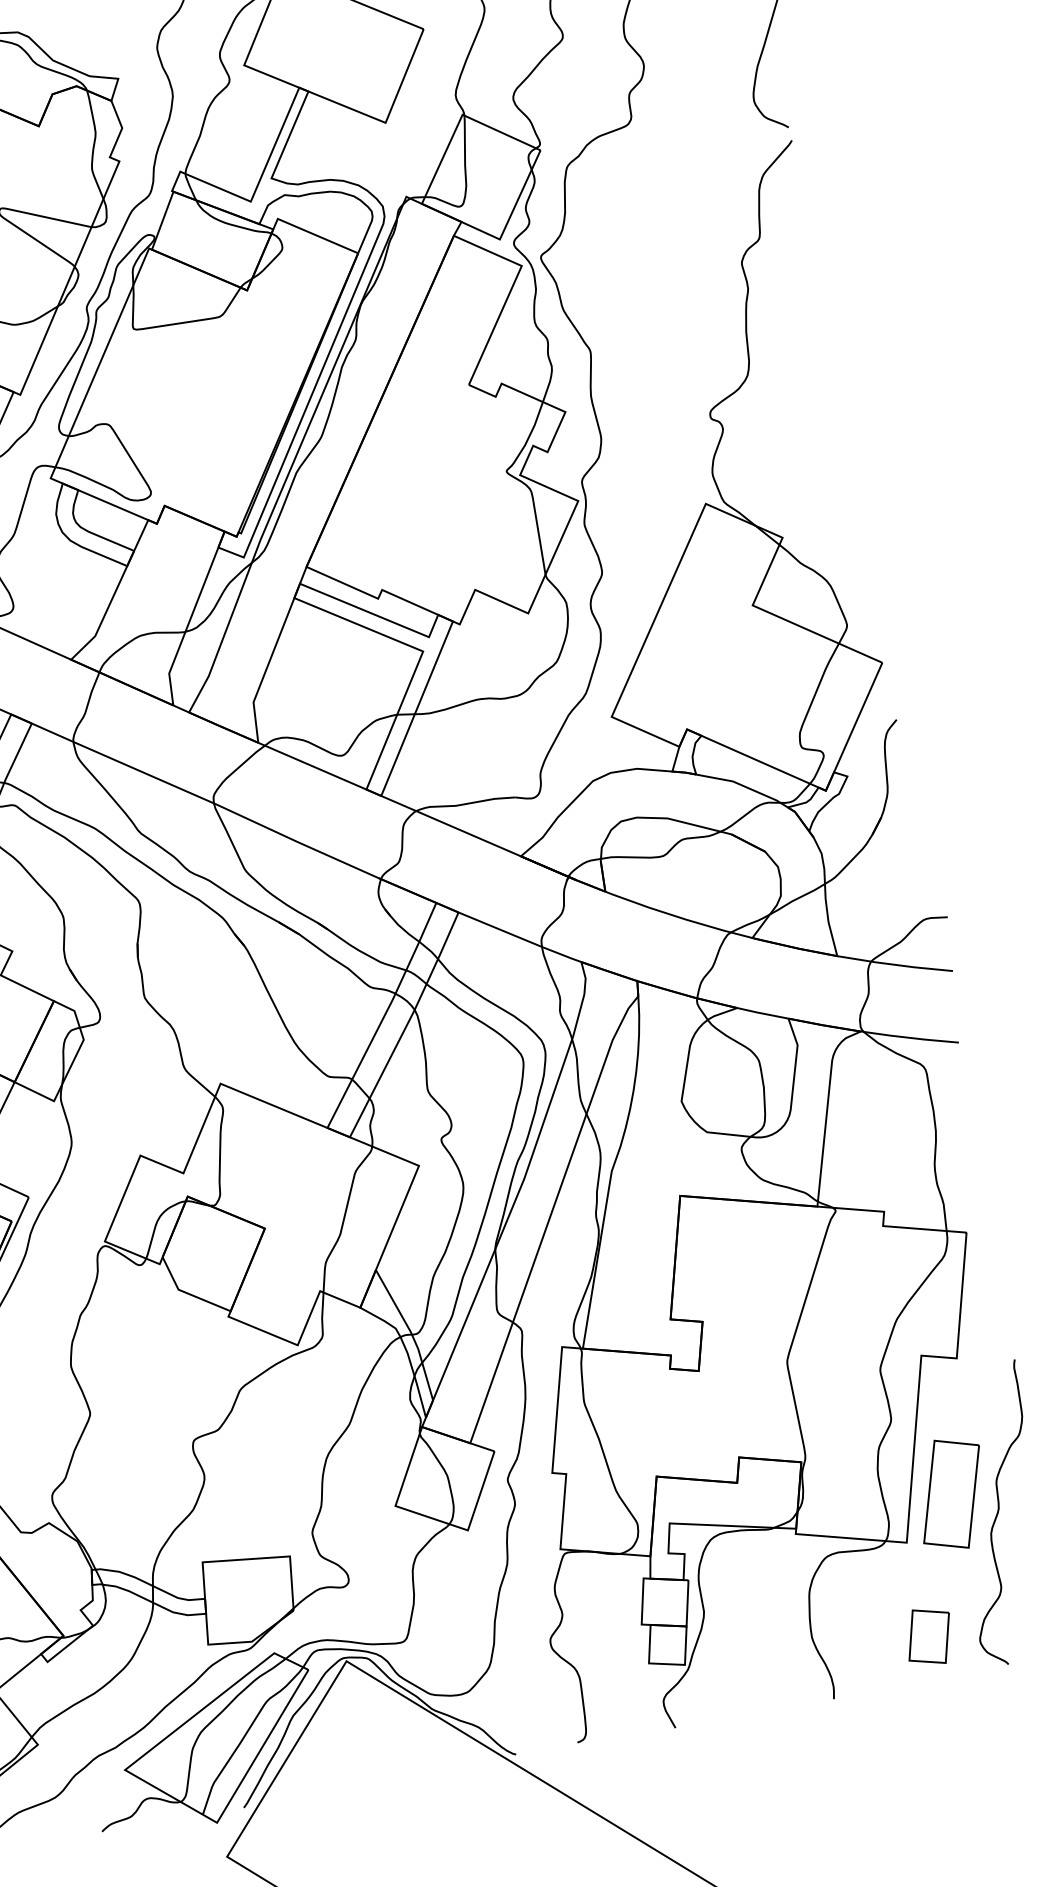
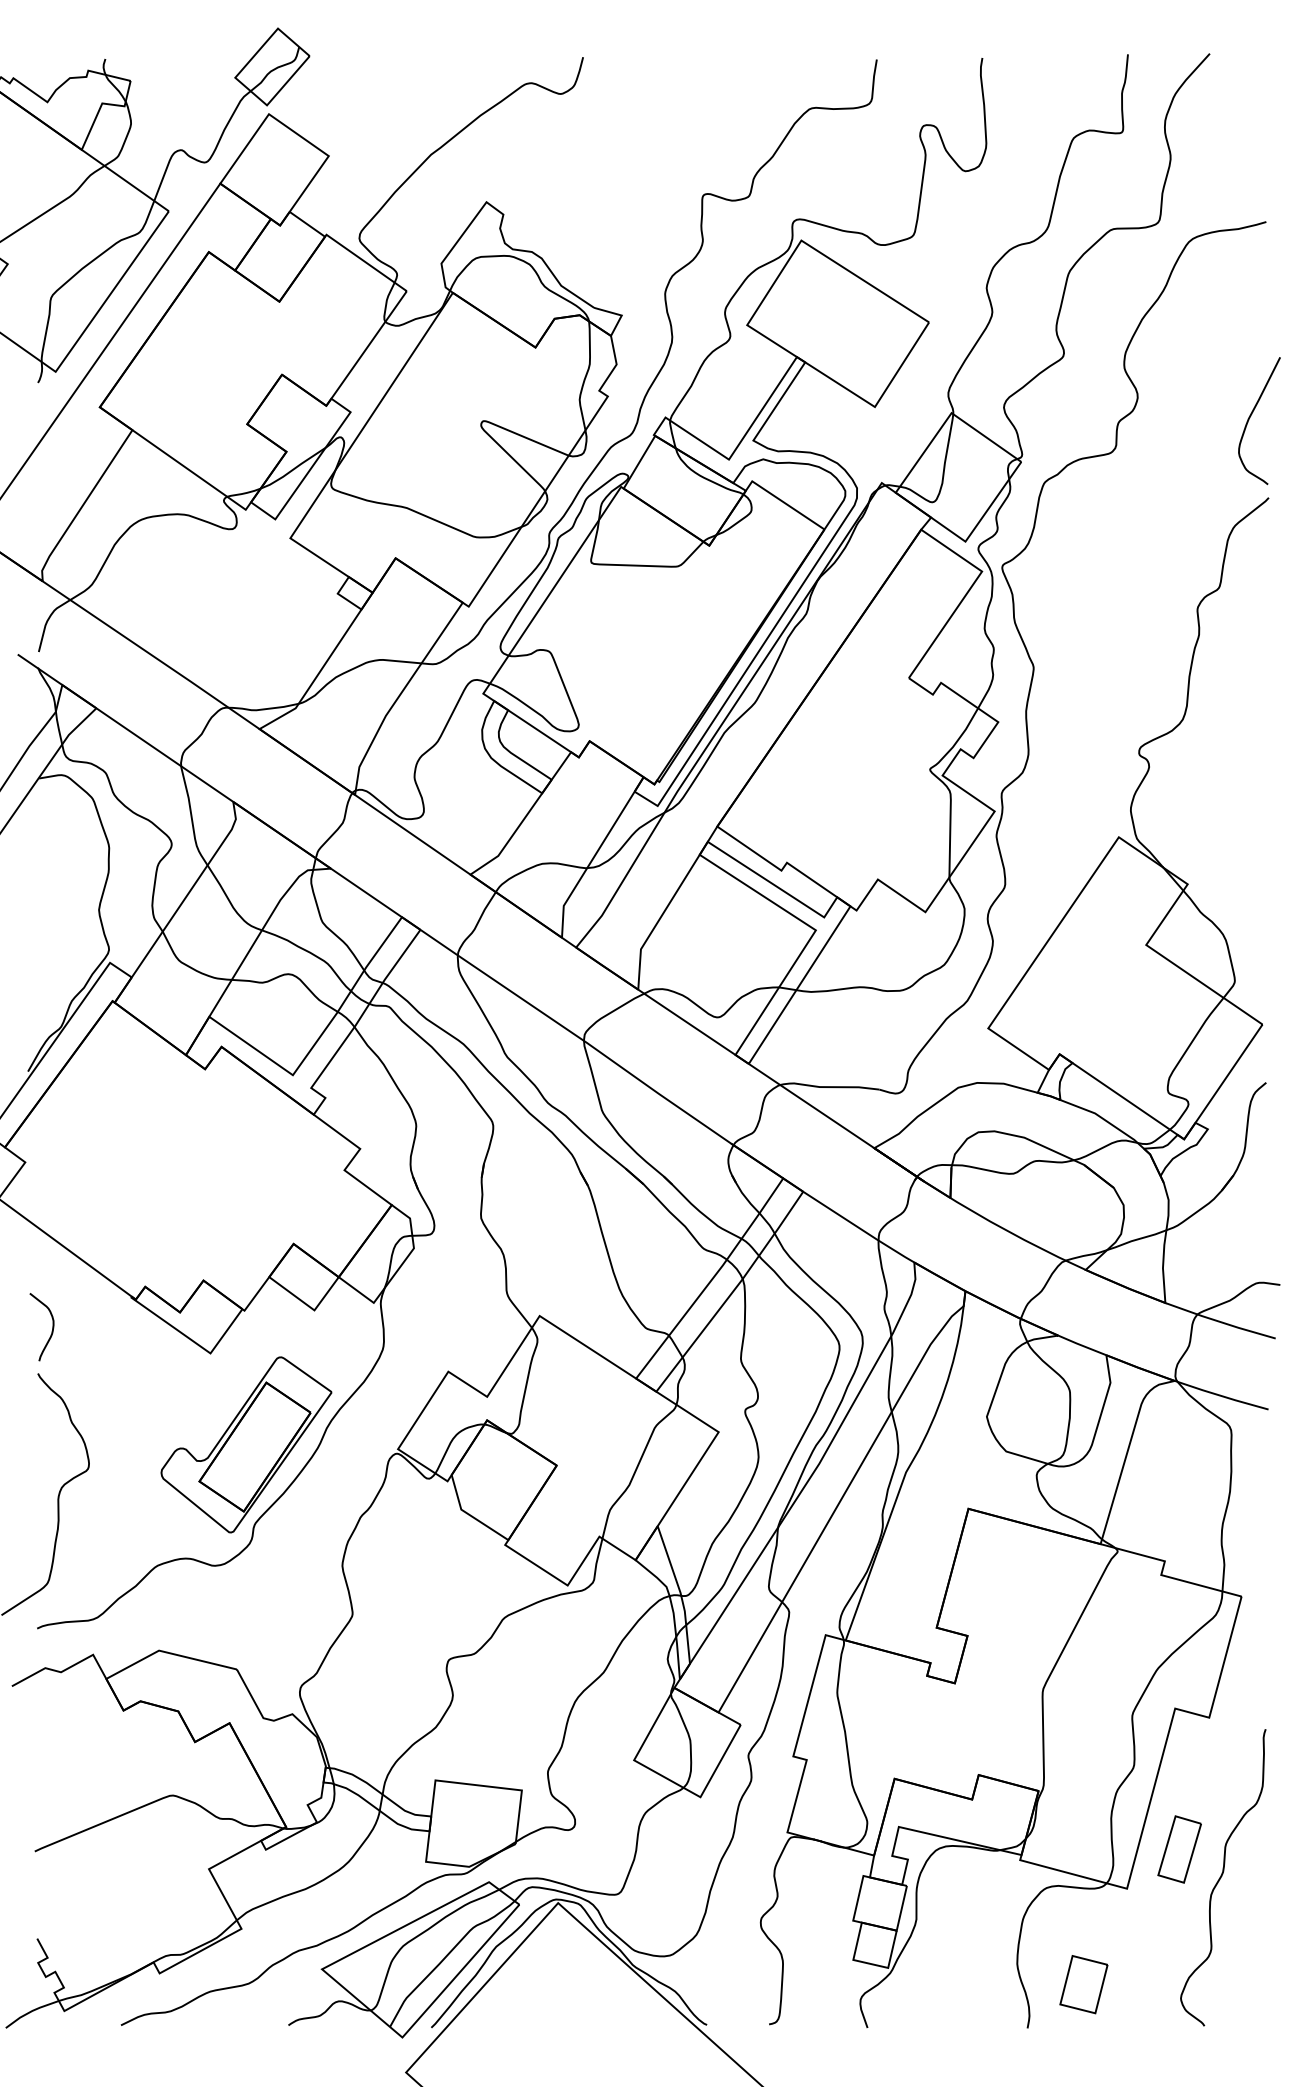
part: (951, 1494) -> (1179, 1849), size x0.6
part: (928, 1636) -> (1083, 1984), moved

